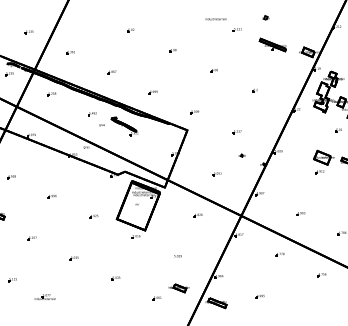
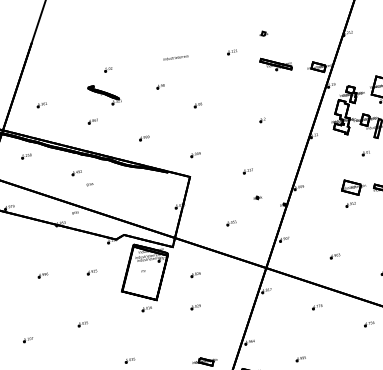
text: (215, 19) -> (175, 58), moved
part: (213, 70) -> (197, 105), moved
part: (124, 126) -> (104, 95), moved
part: (197, 215) -> (195, 274), moved
part: (93, 216) -> (91, 272), moved
part: (31, 238) -> (27, 340), moved
part: (177, 256) -> (195, 306), moved
part: (73, 258) -> (82, 324), moved

